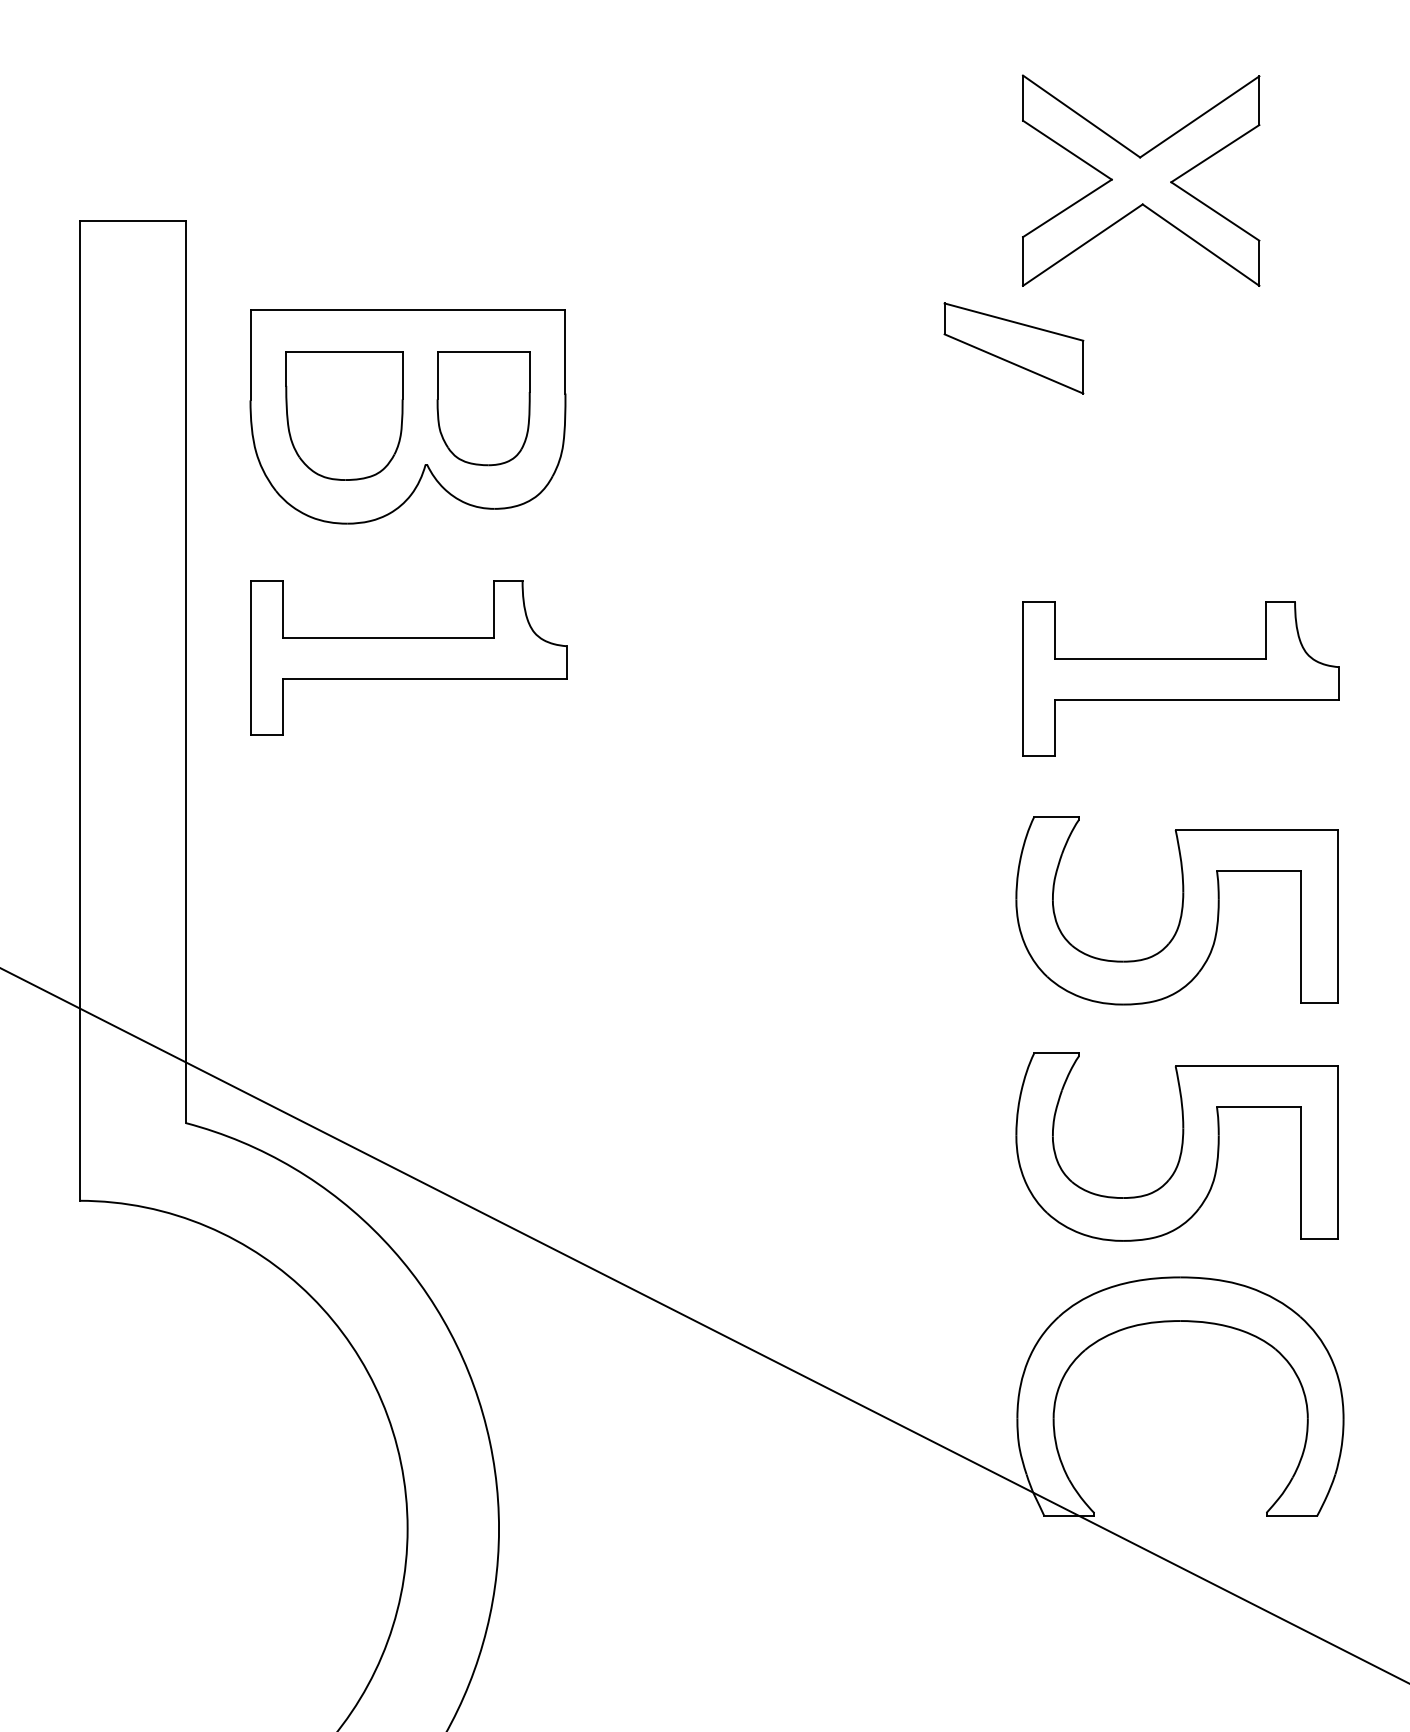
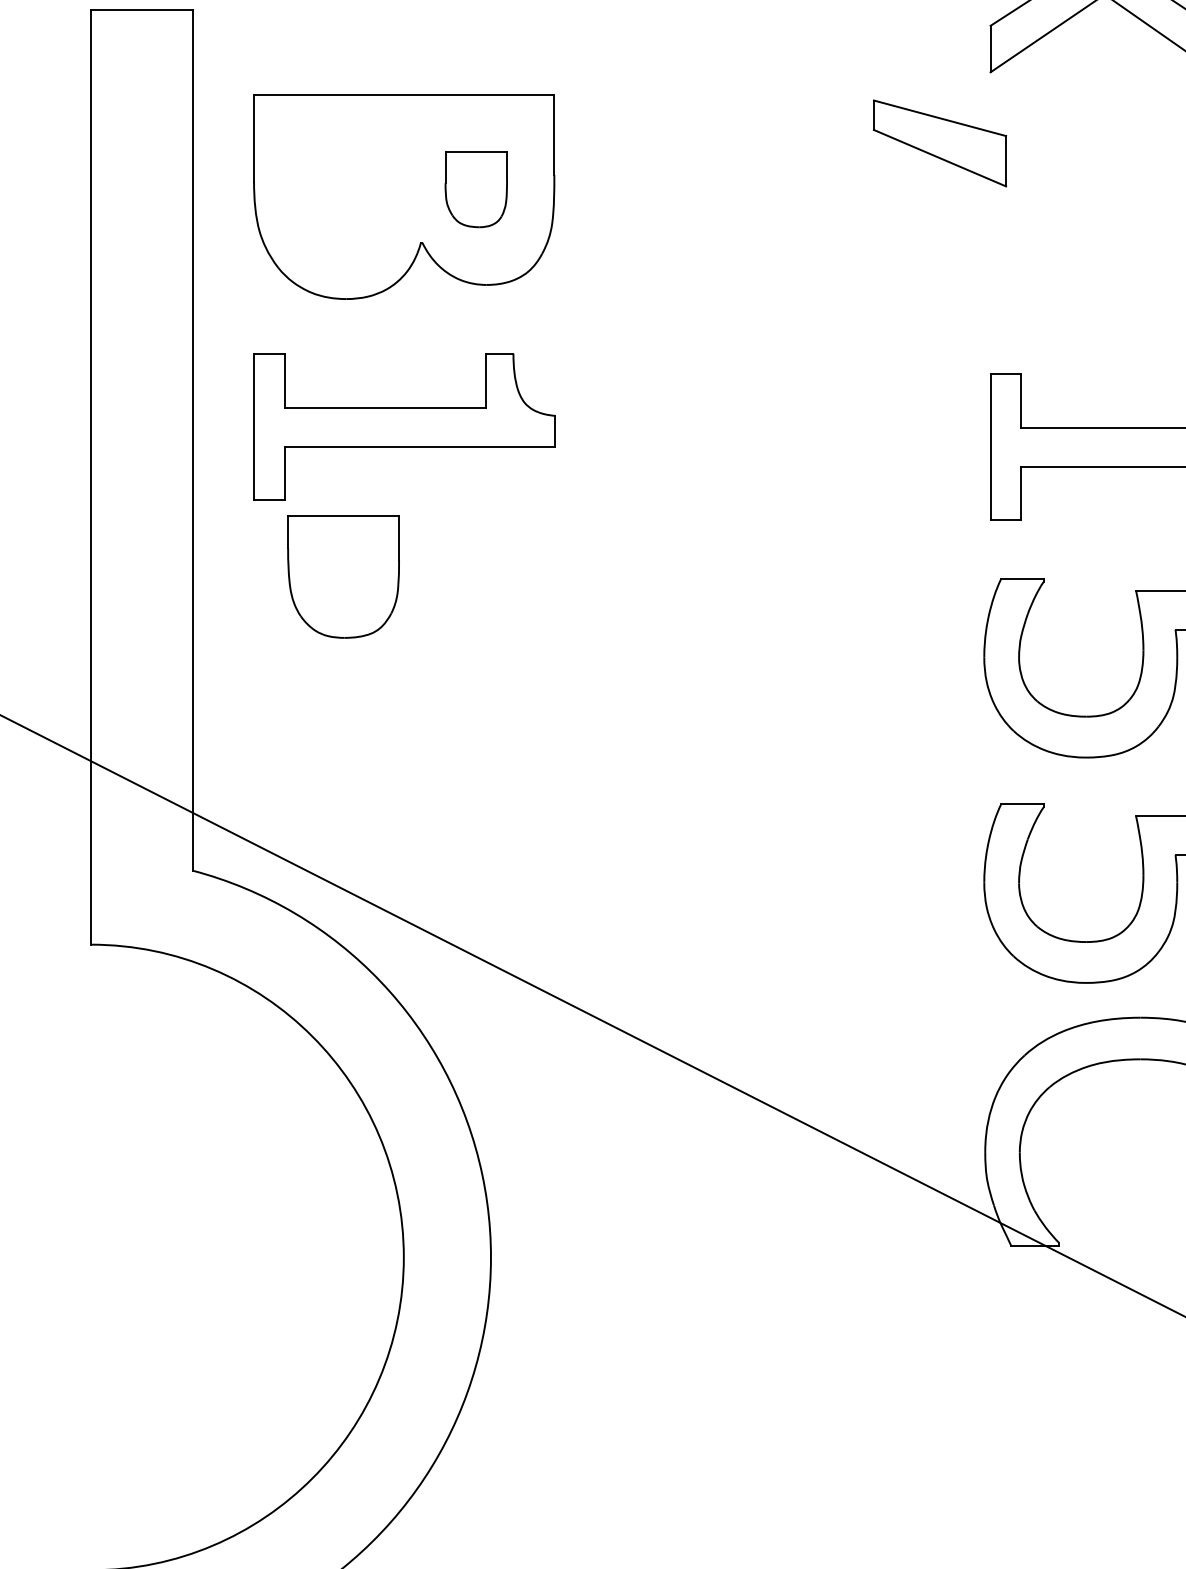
part: (1013, 348) -> (939, 143), moved
part: (483, 408) -> (476, 189), size x0.7
part: (344, 415) -> (343, 576), moved

